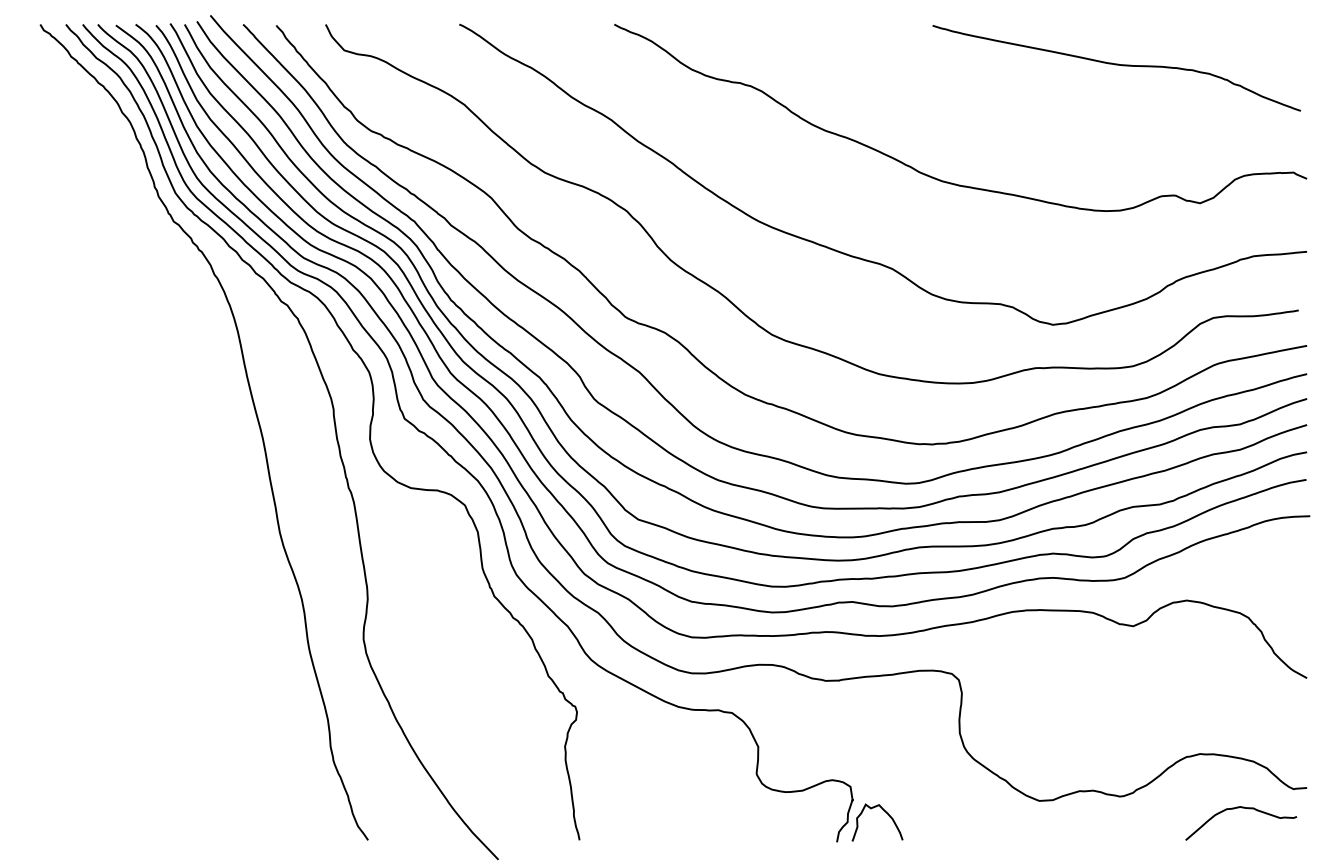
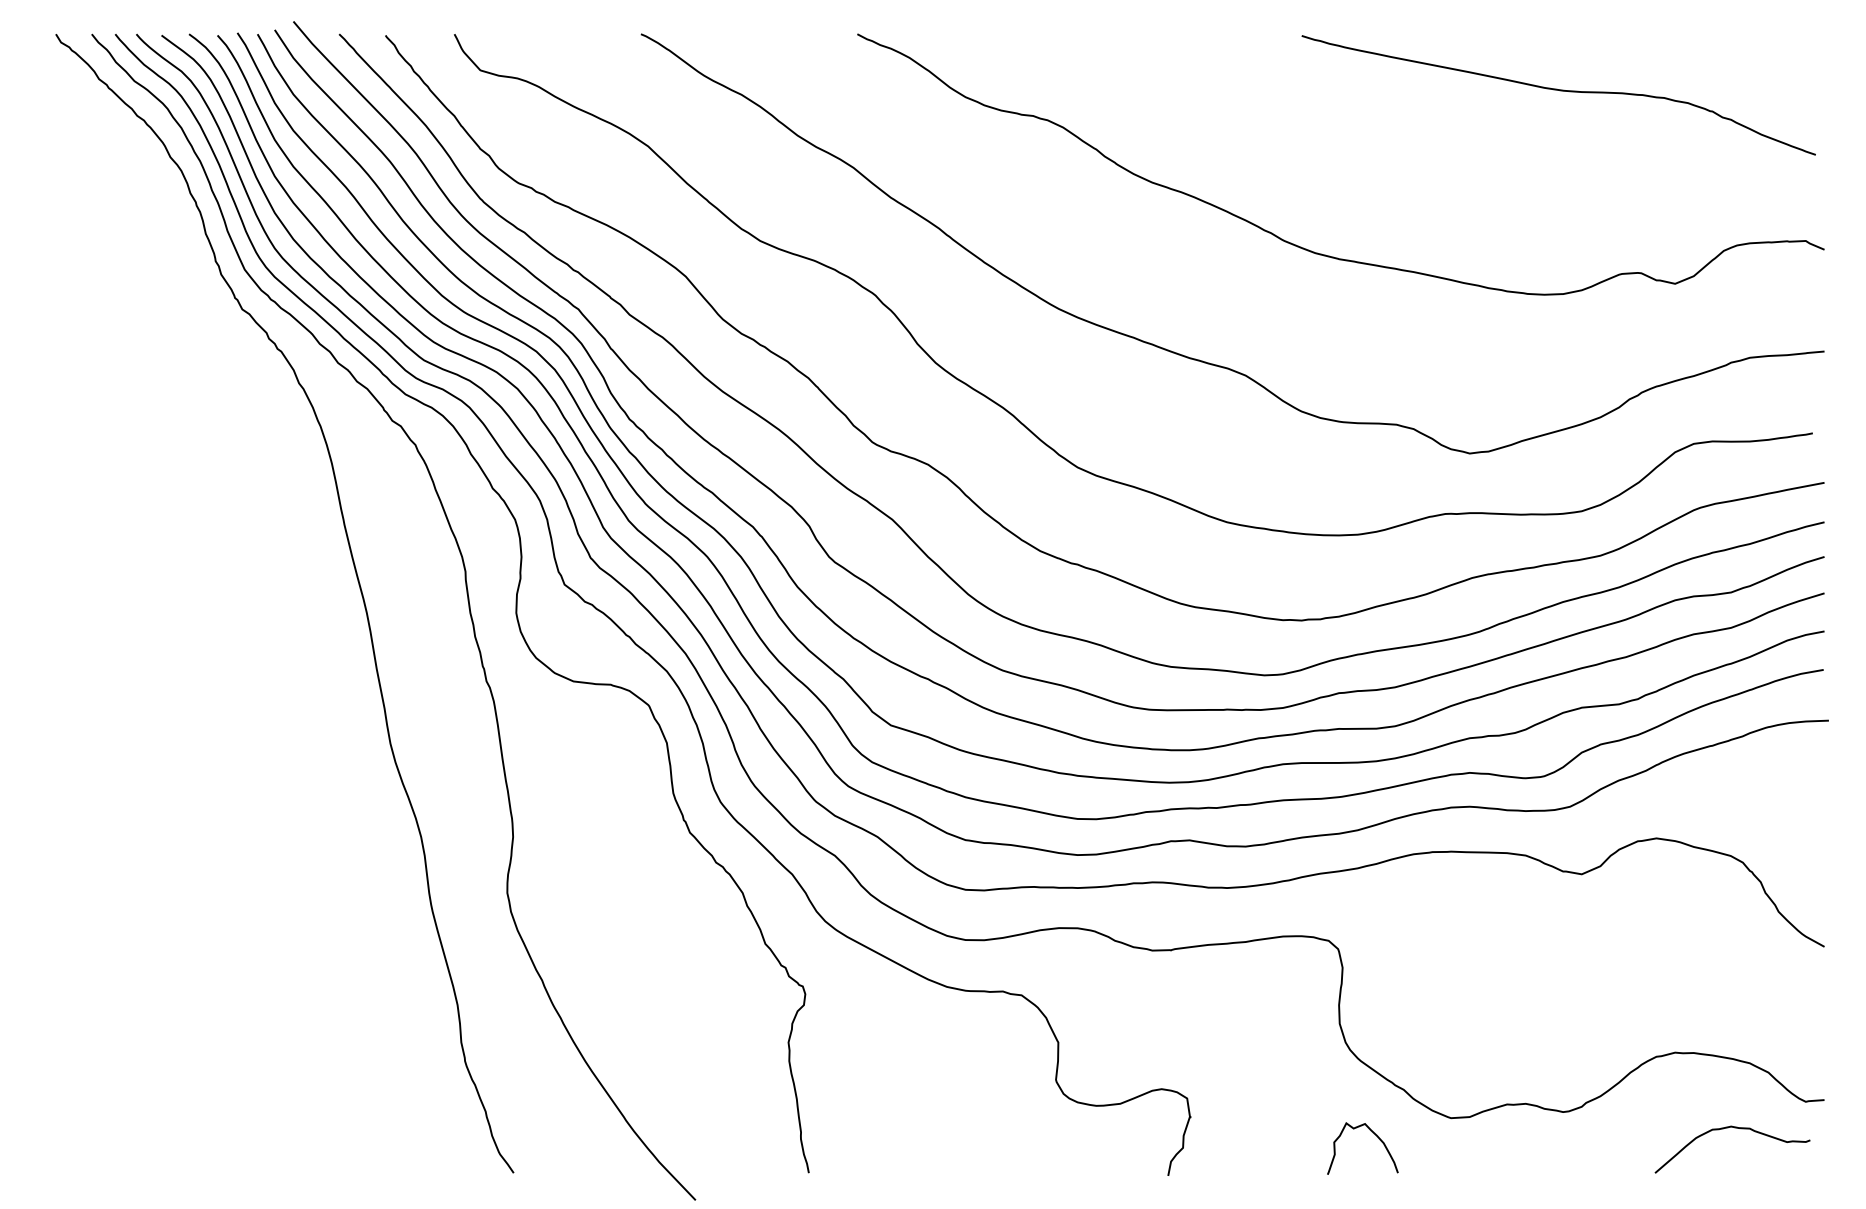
curve: (886, 813) -> (1375, 1135), moved

